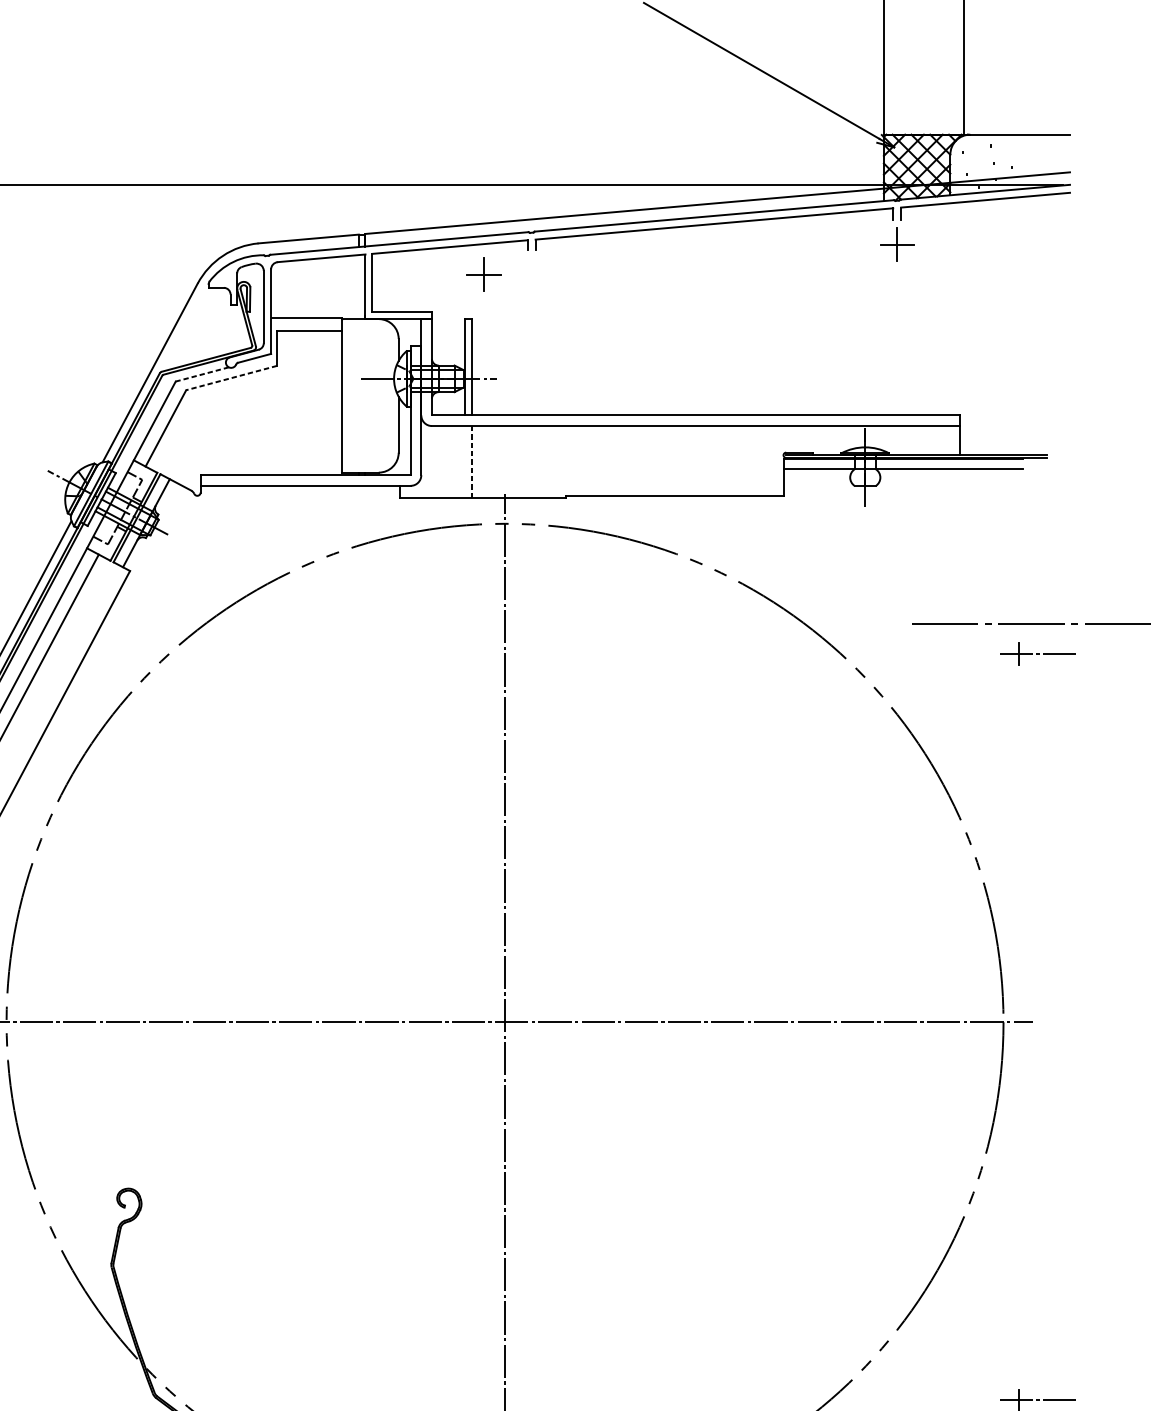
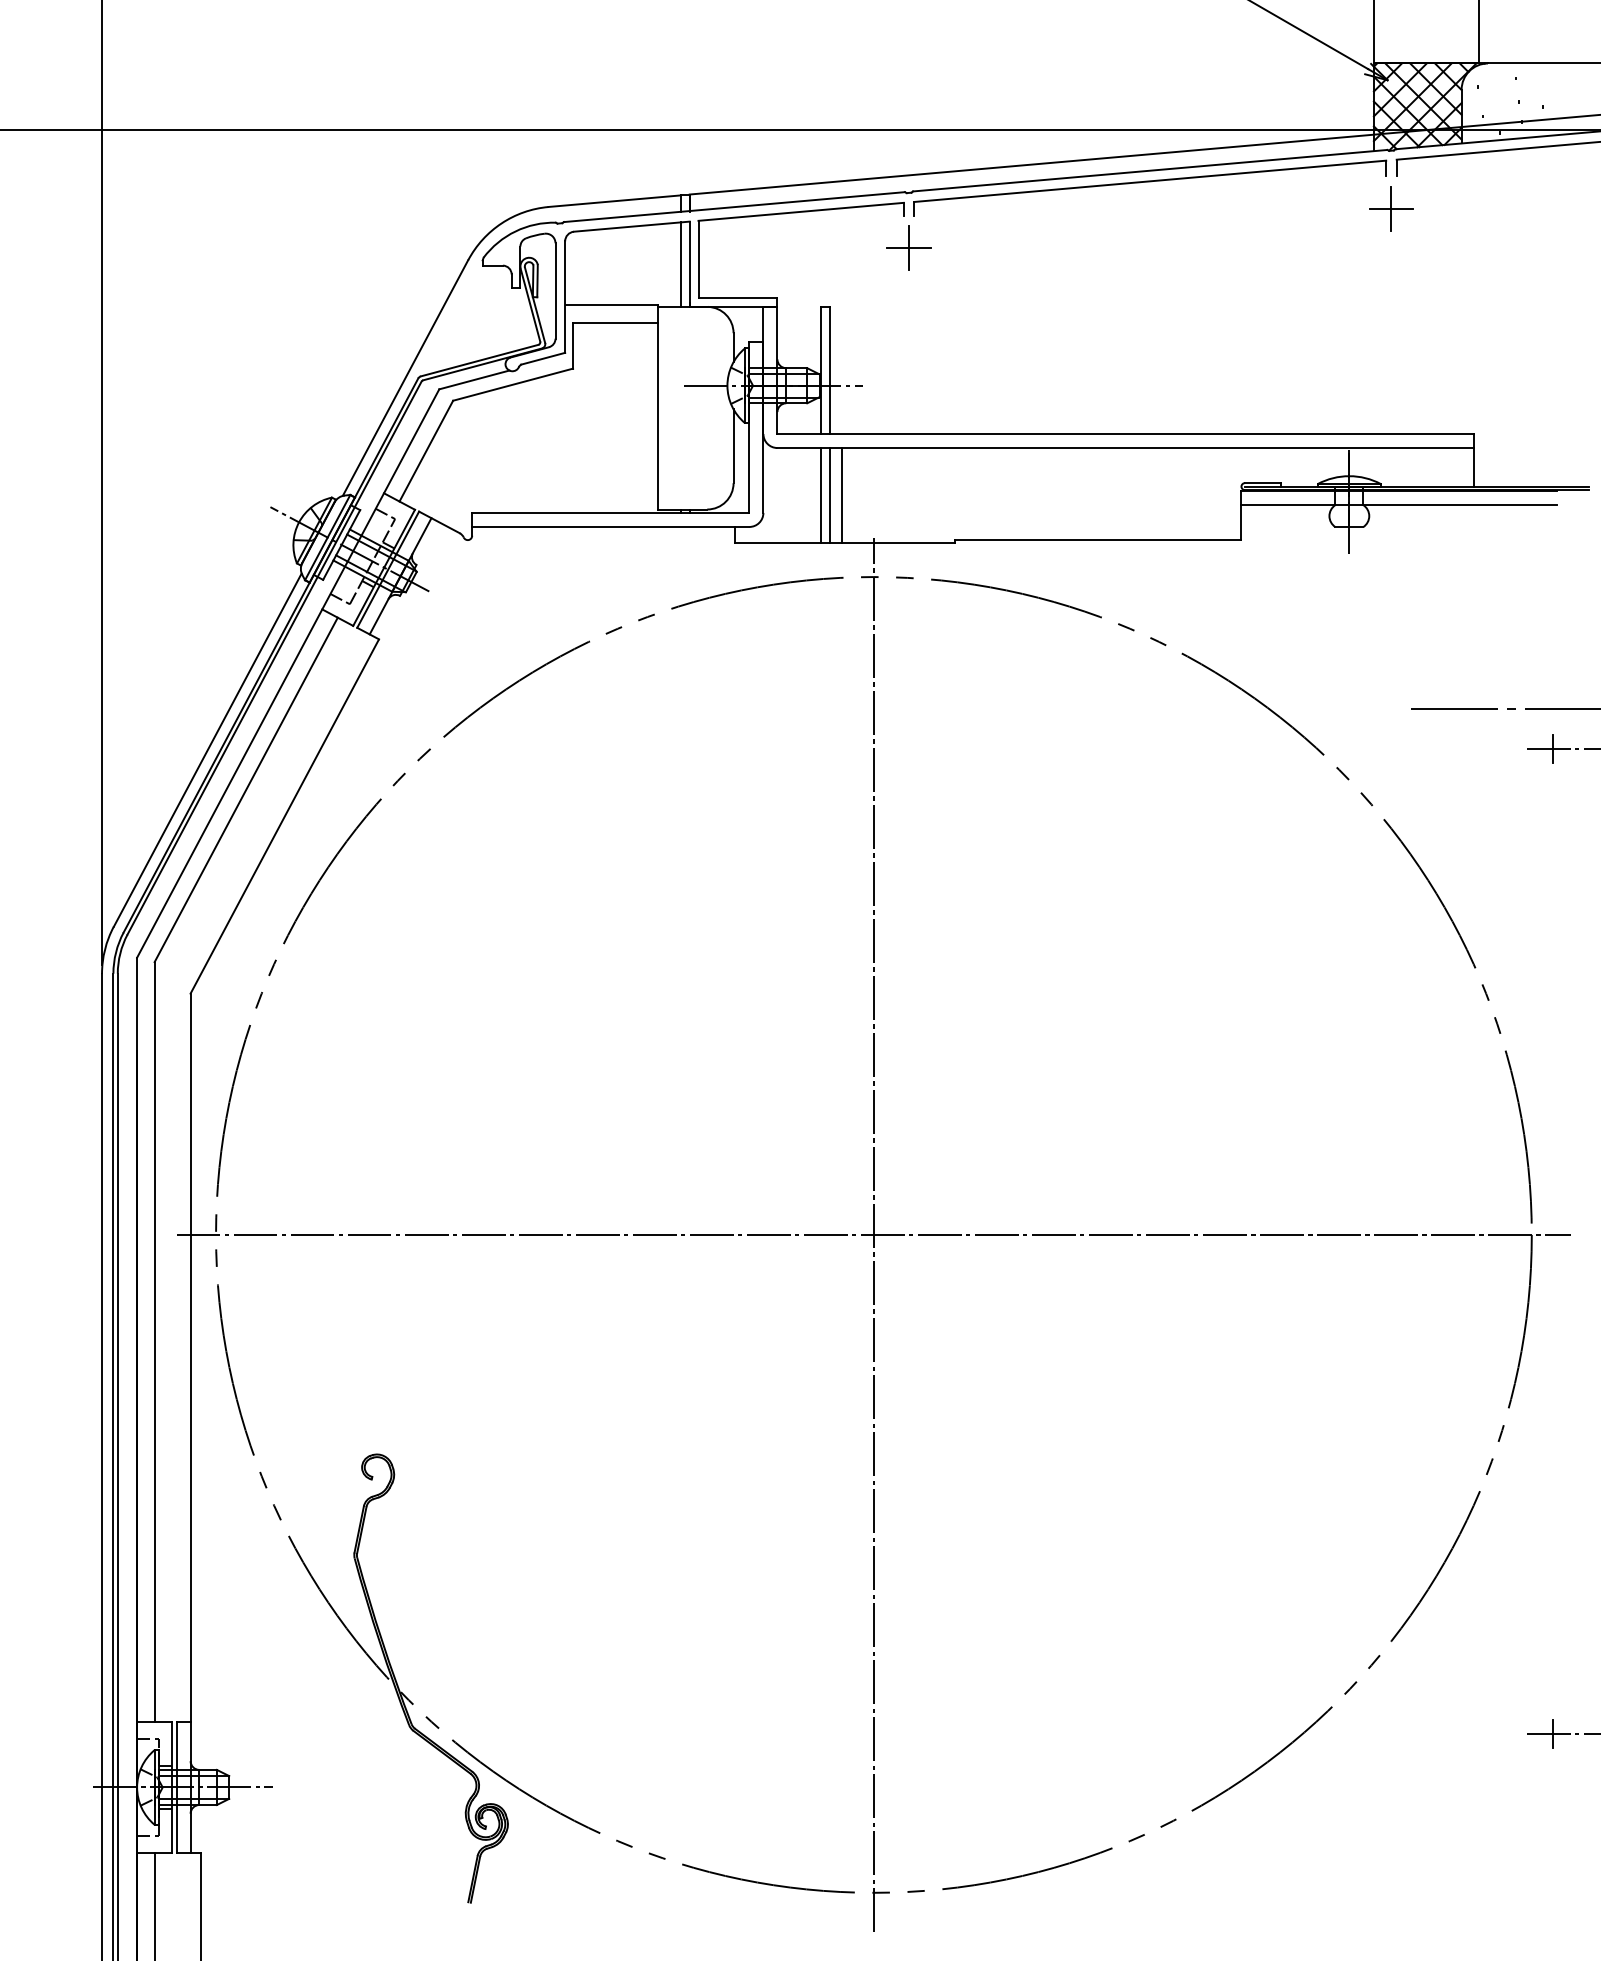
part: (483, 274) -> (908, 247), moved
line: (358, 286) -> (680, 264), added
line: (201, 374) -> (473, 380), dashed -> solid
line: (231, 377) -> (512, 384), dashed -> solid
line: (465, 462) -> (821, 495), added
line: (472, 462) -> (830, 495), dashed -> solid
line: (481, 462) -> (842, 495), added

